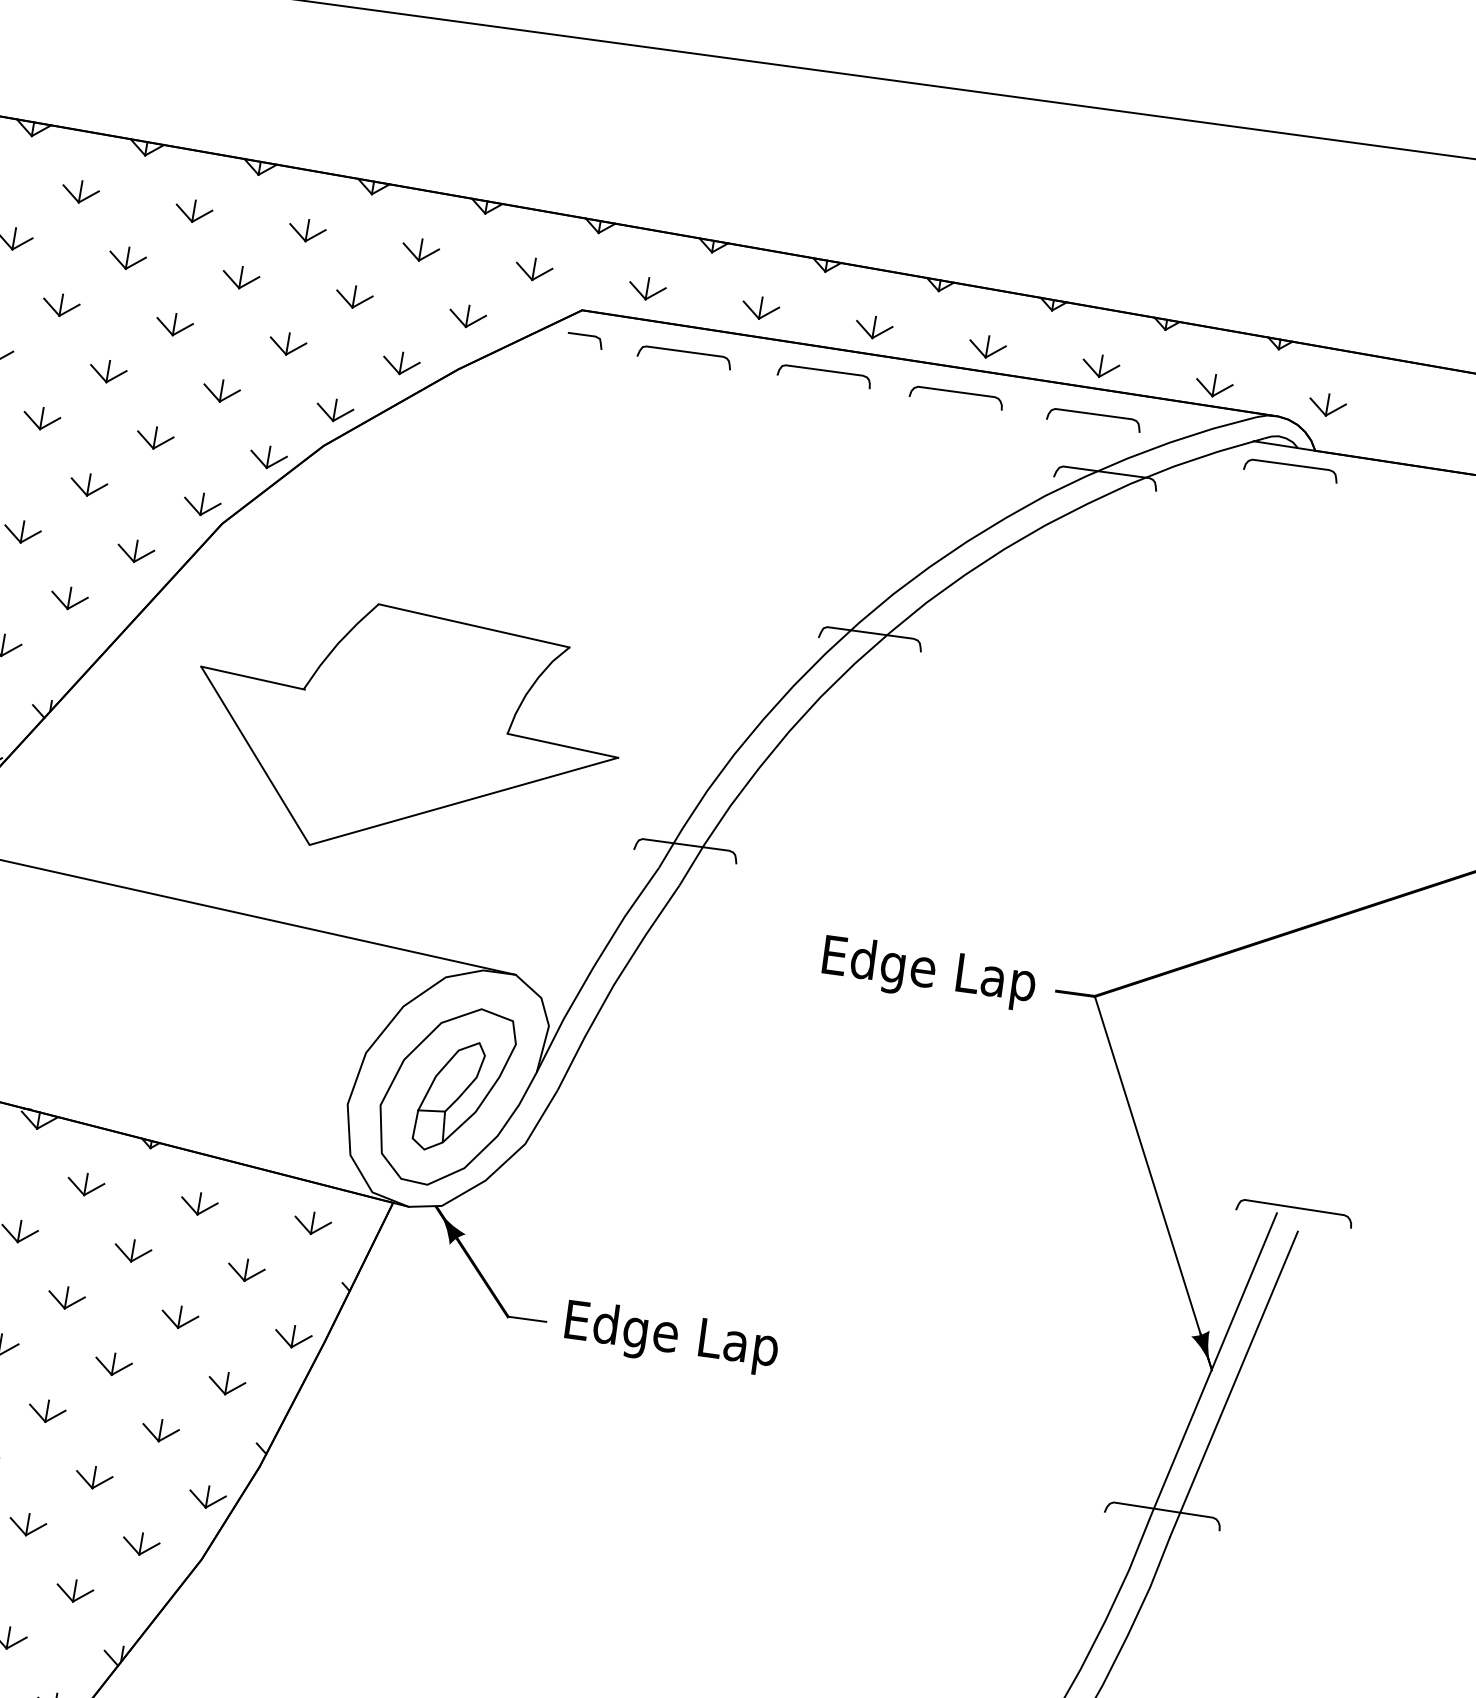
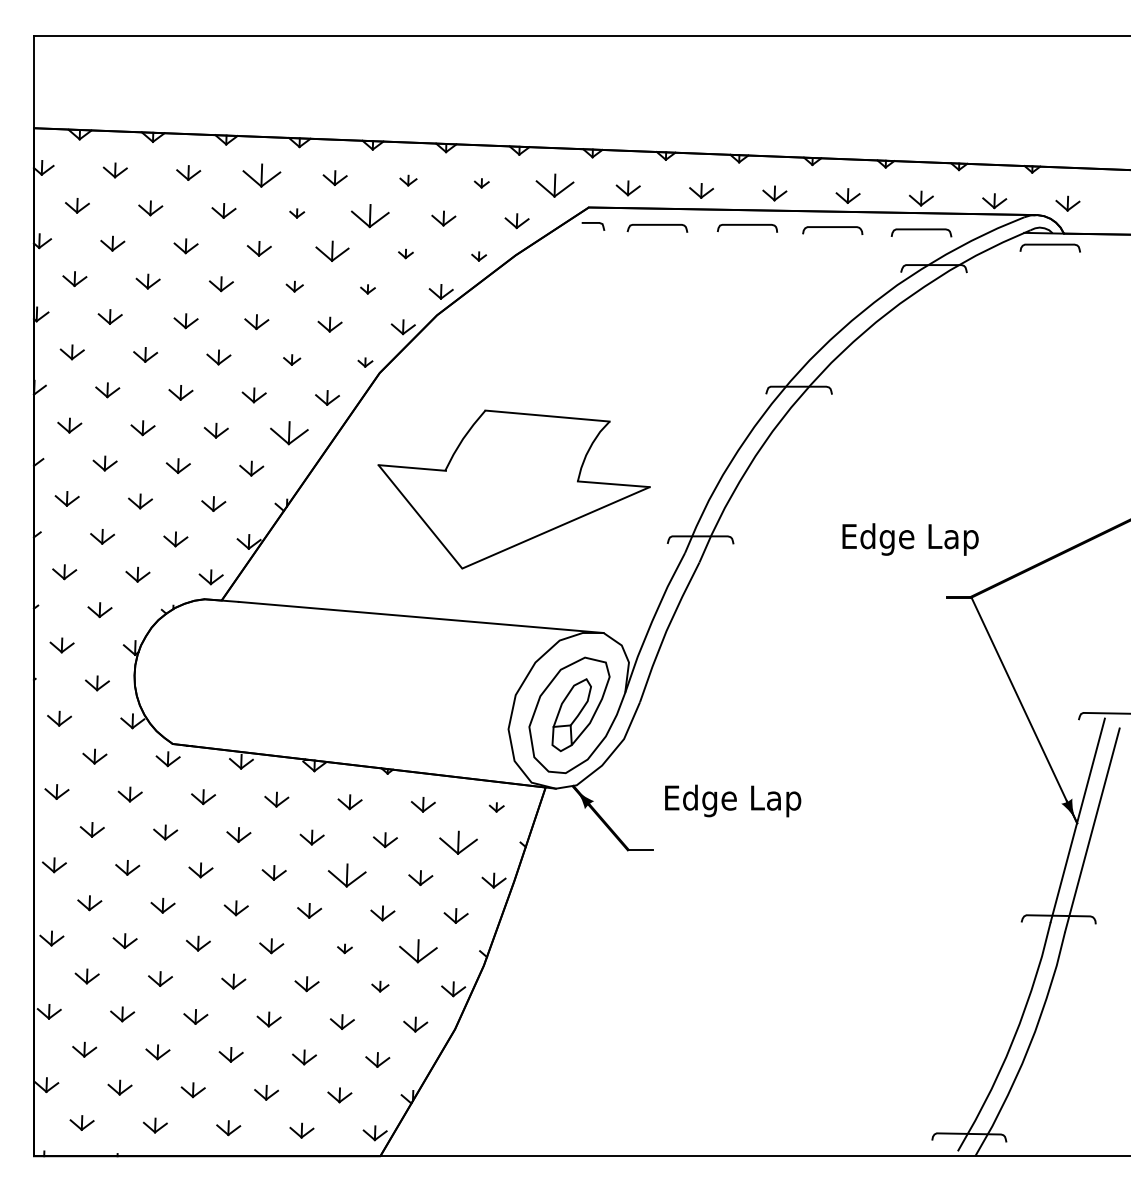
part: (80, 191) -> (261, 175), size x1.6
part: (307, 230) -> (408, 180), size x0.7
part: (420, 250) -> (481, 183), size x0.6
part: (126, 258) -> (296, 213), size x0.6
part: (533, 268) -> (554, 185), size x1.6
part: (241, 276) -> (370, 215), size x1.6
part: (174, 324) -> (332, 251), size x1.4
part: (287, 343) -> (405, 253), size x0.6
part: (400, 363) -> (478, 256), size x0.6
part: (108, 371) -> (294, 286), size x0.7
part: (220, 391) -> (367, 289), size x0.6
part: (88, 484) -> (291, 359), size x0.7
part: (202, 504) -> (365, 362), size x0.6
part: (69, 598) -> (289, 433), size x1.6
text: (928, 972) -> (910, 539), moved
part: (312, 1223) -> (496, 807), size x0.6
part: (246, 1269) -> (458, 842), size x1.6
part: (66, 1297) -> (347, 875), size x1.6
text: (672, 1337) -> (733, 800), moved
part: (46, 1410) -> (344, 948), size x0.6
part: (159, 1430) -> (417, 951), size x1.6
part: (94, 1477) -> (380, 986), size x0.7

